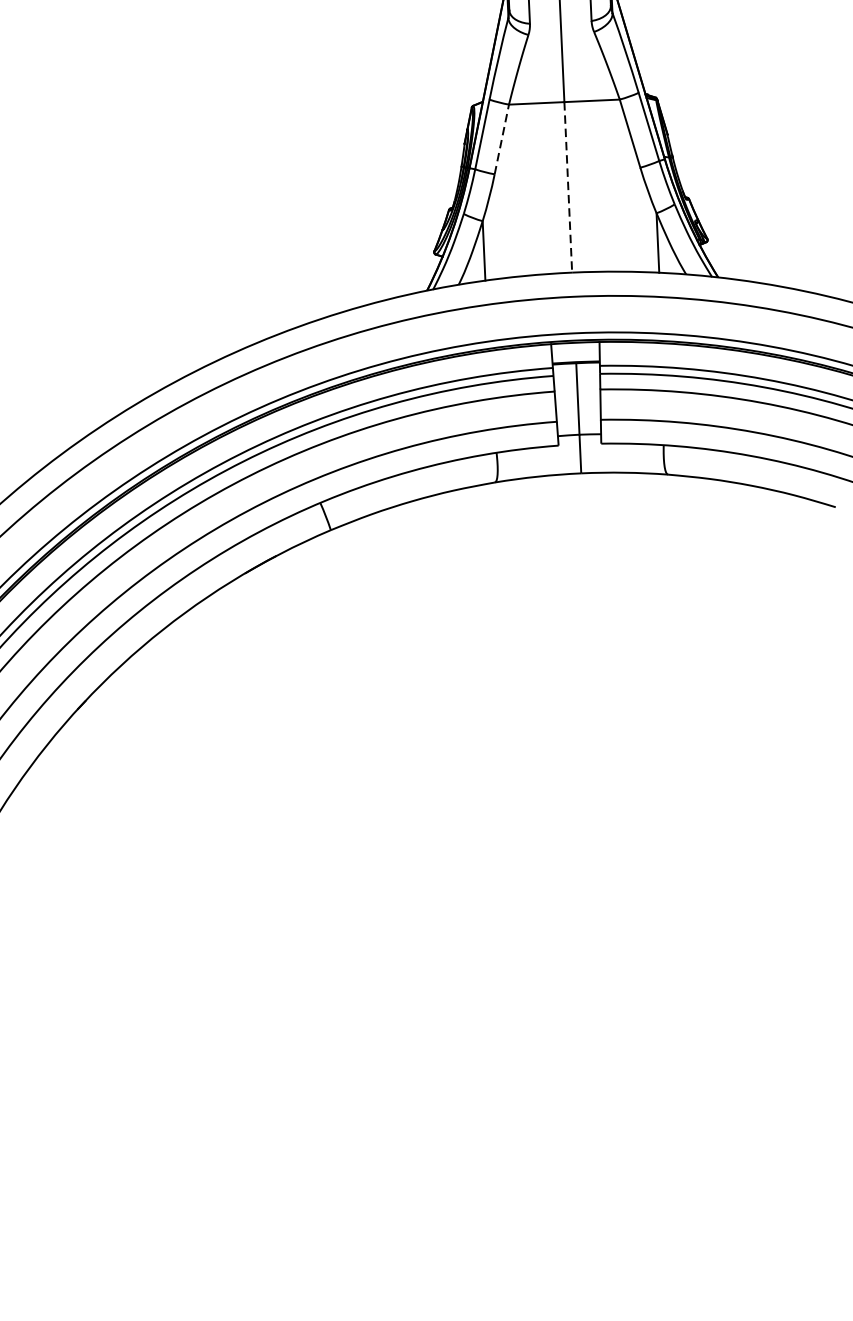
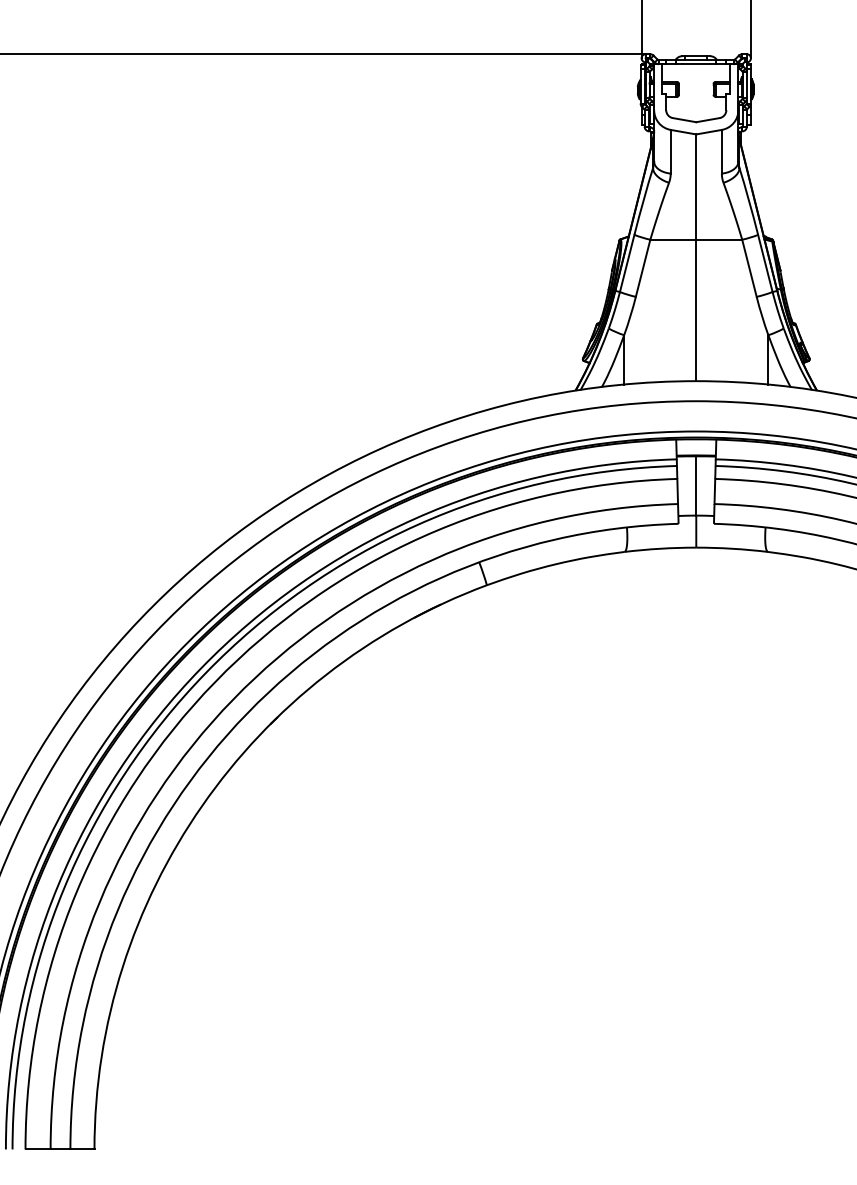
line: (502, 138) -> (643, 267), dashed -> solid
line: (568, 187) -> (696, 310), dashed -> solid

